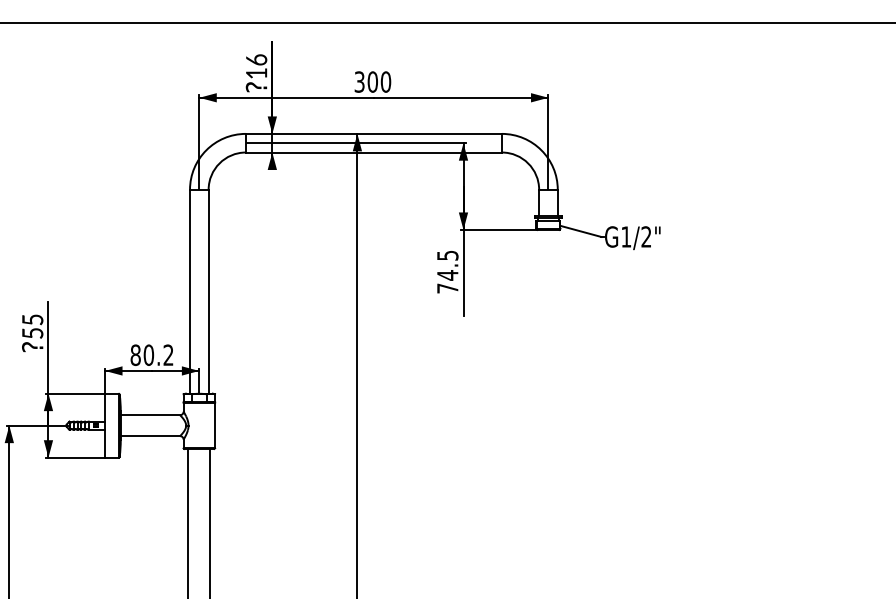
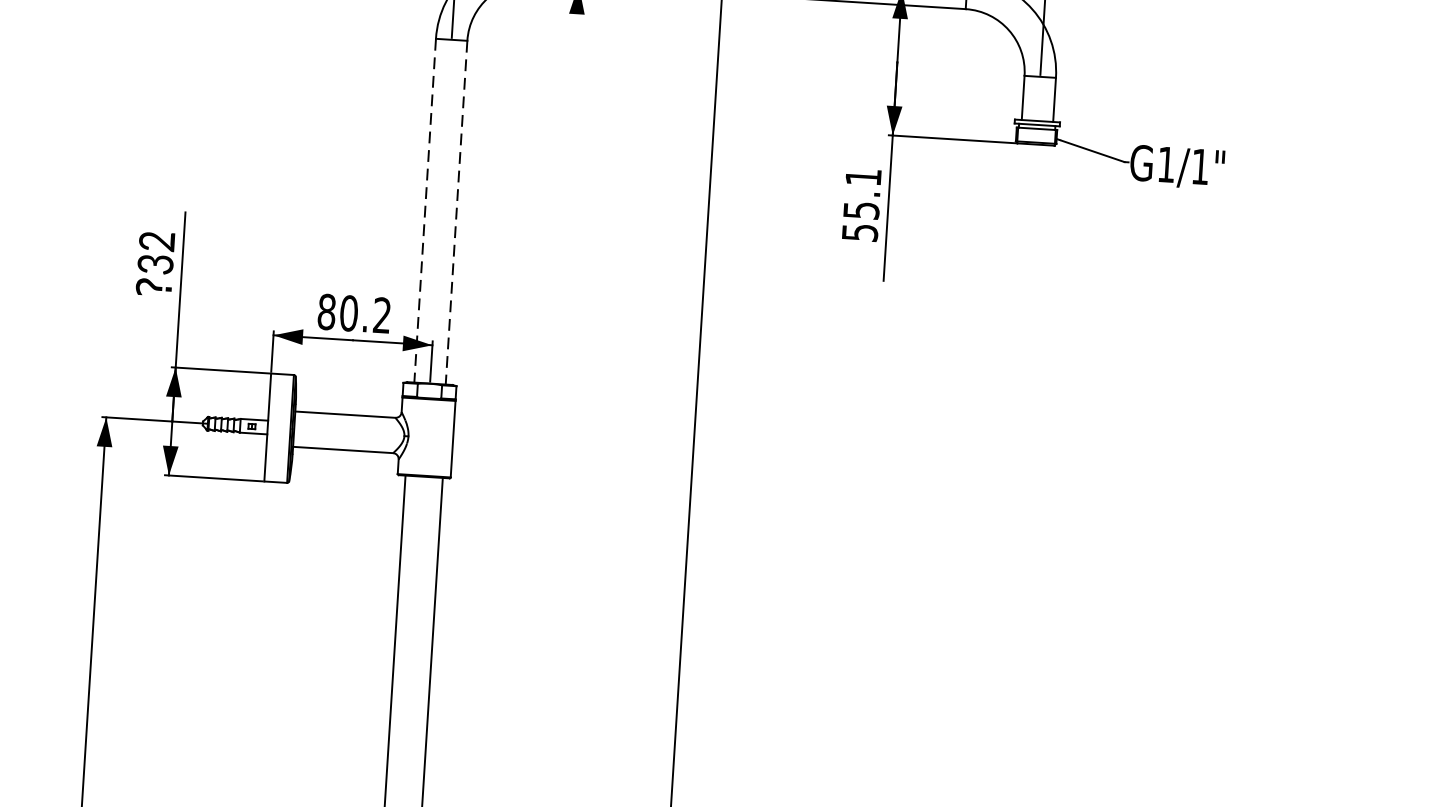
text: (646, 236) -> (1200, 166), G1/2" -> G1/1"
text: (447, 271) -> (861, 203), 74.5 -> 55.1
line: (190, 291) -> (425, 210), solid -> dashed
line: (208, 291) -> (456, 212), solid -> dashed
text: (32, 326) -> (155, 252), 55 -> 32

